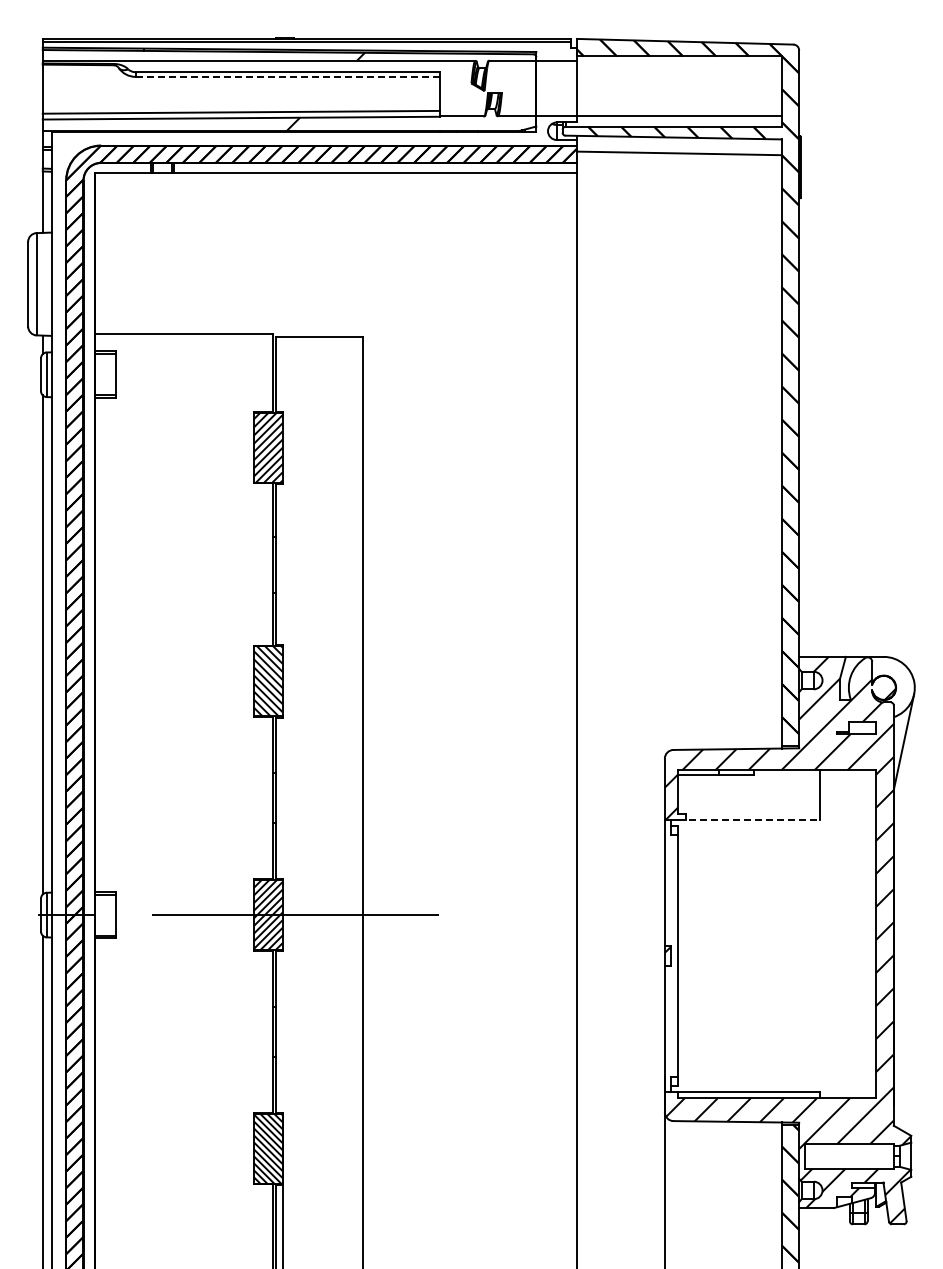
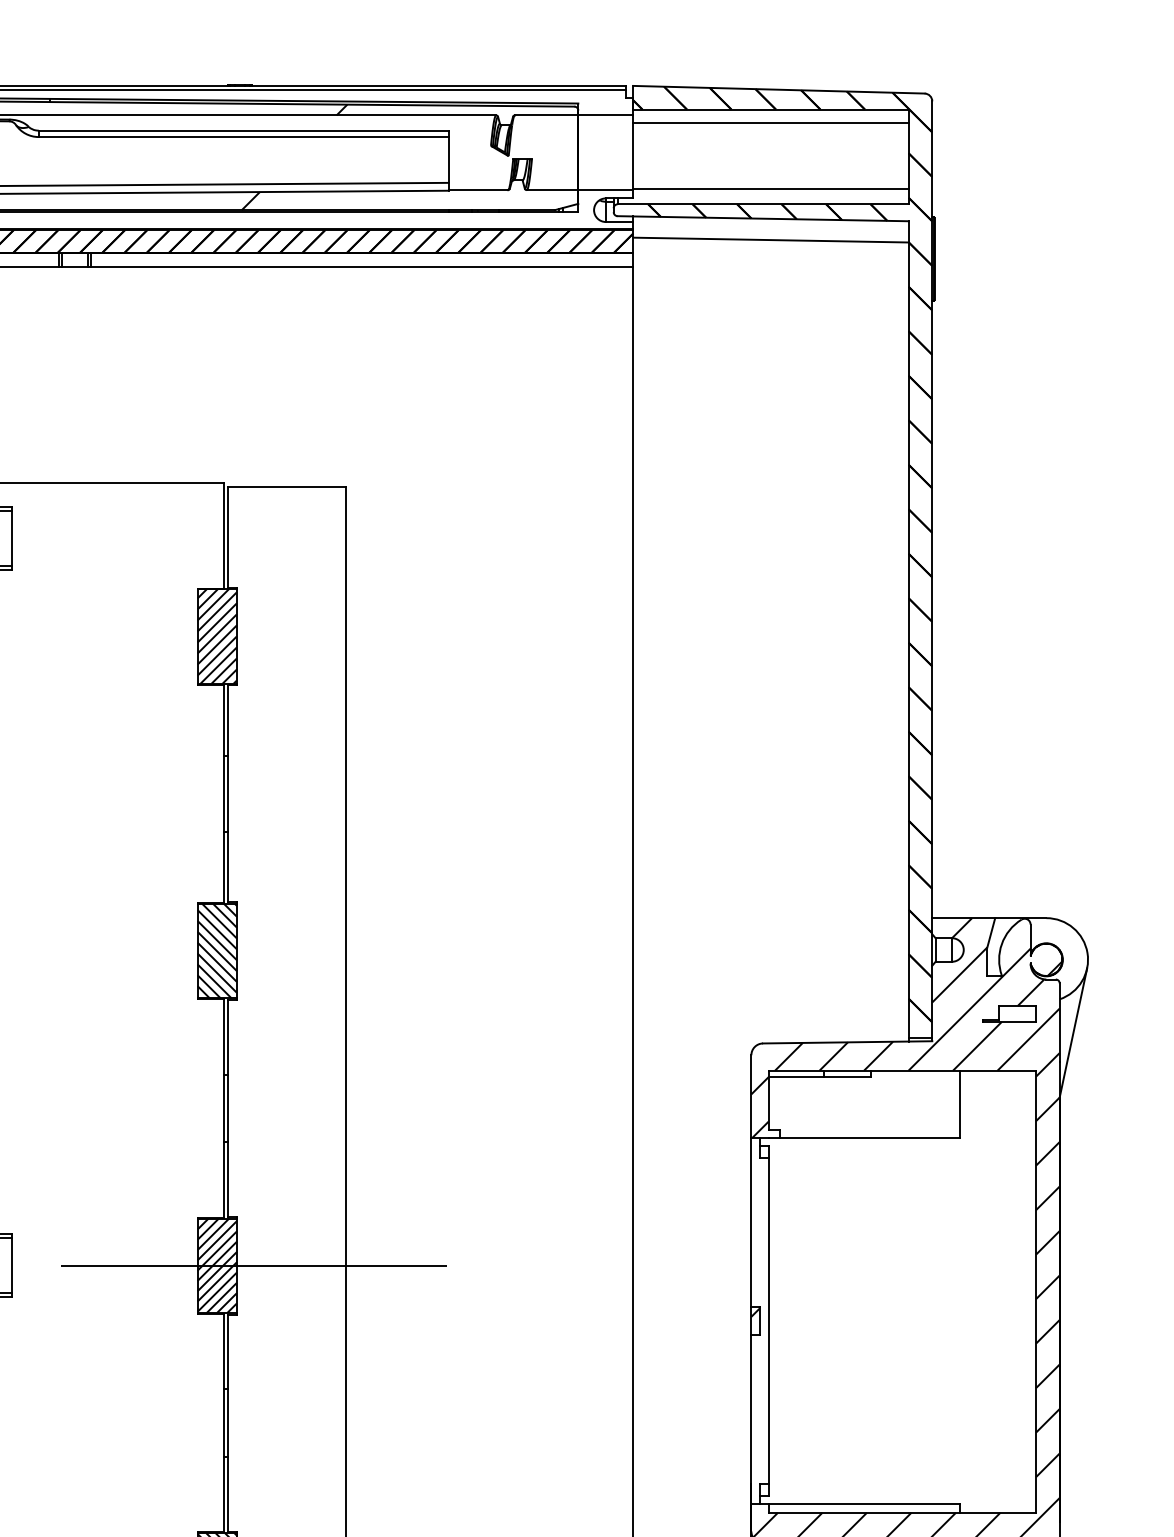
line: (679, 66) -> (771, 123), added
line: (287, 76) -> (243, 136), dashed -> solid
line: (748, 820) -> (864, 1138), dashed -> solid

